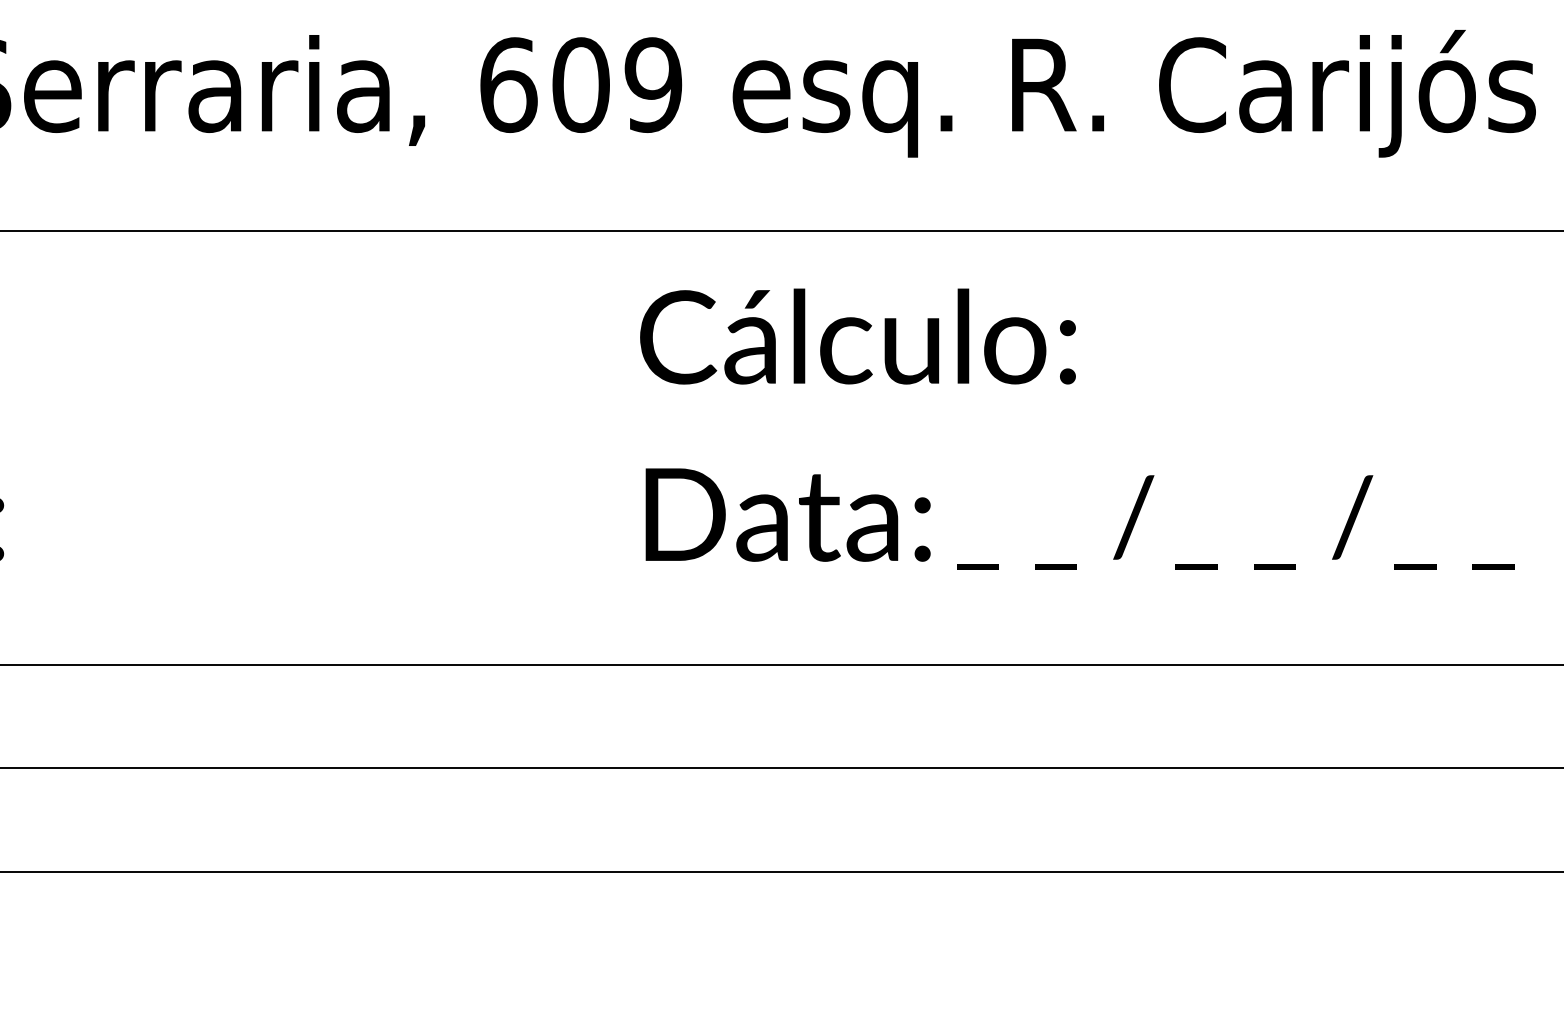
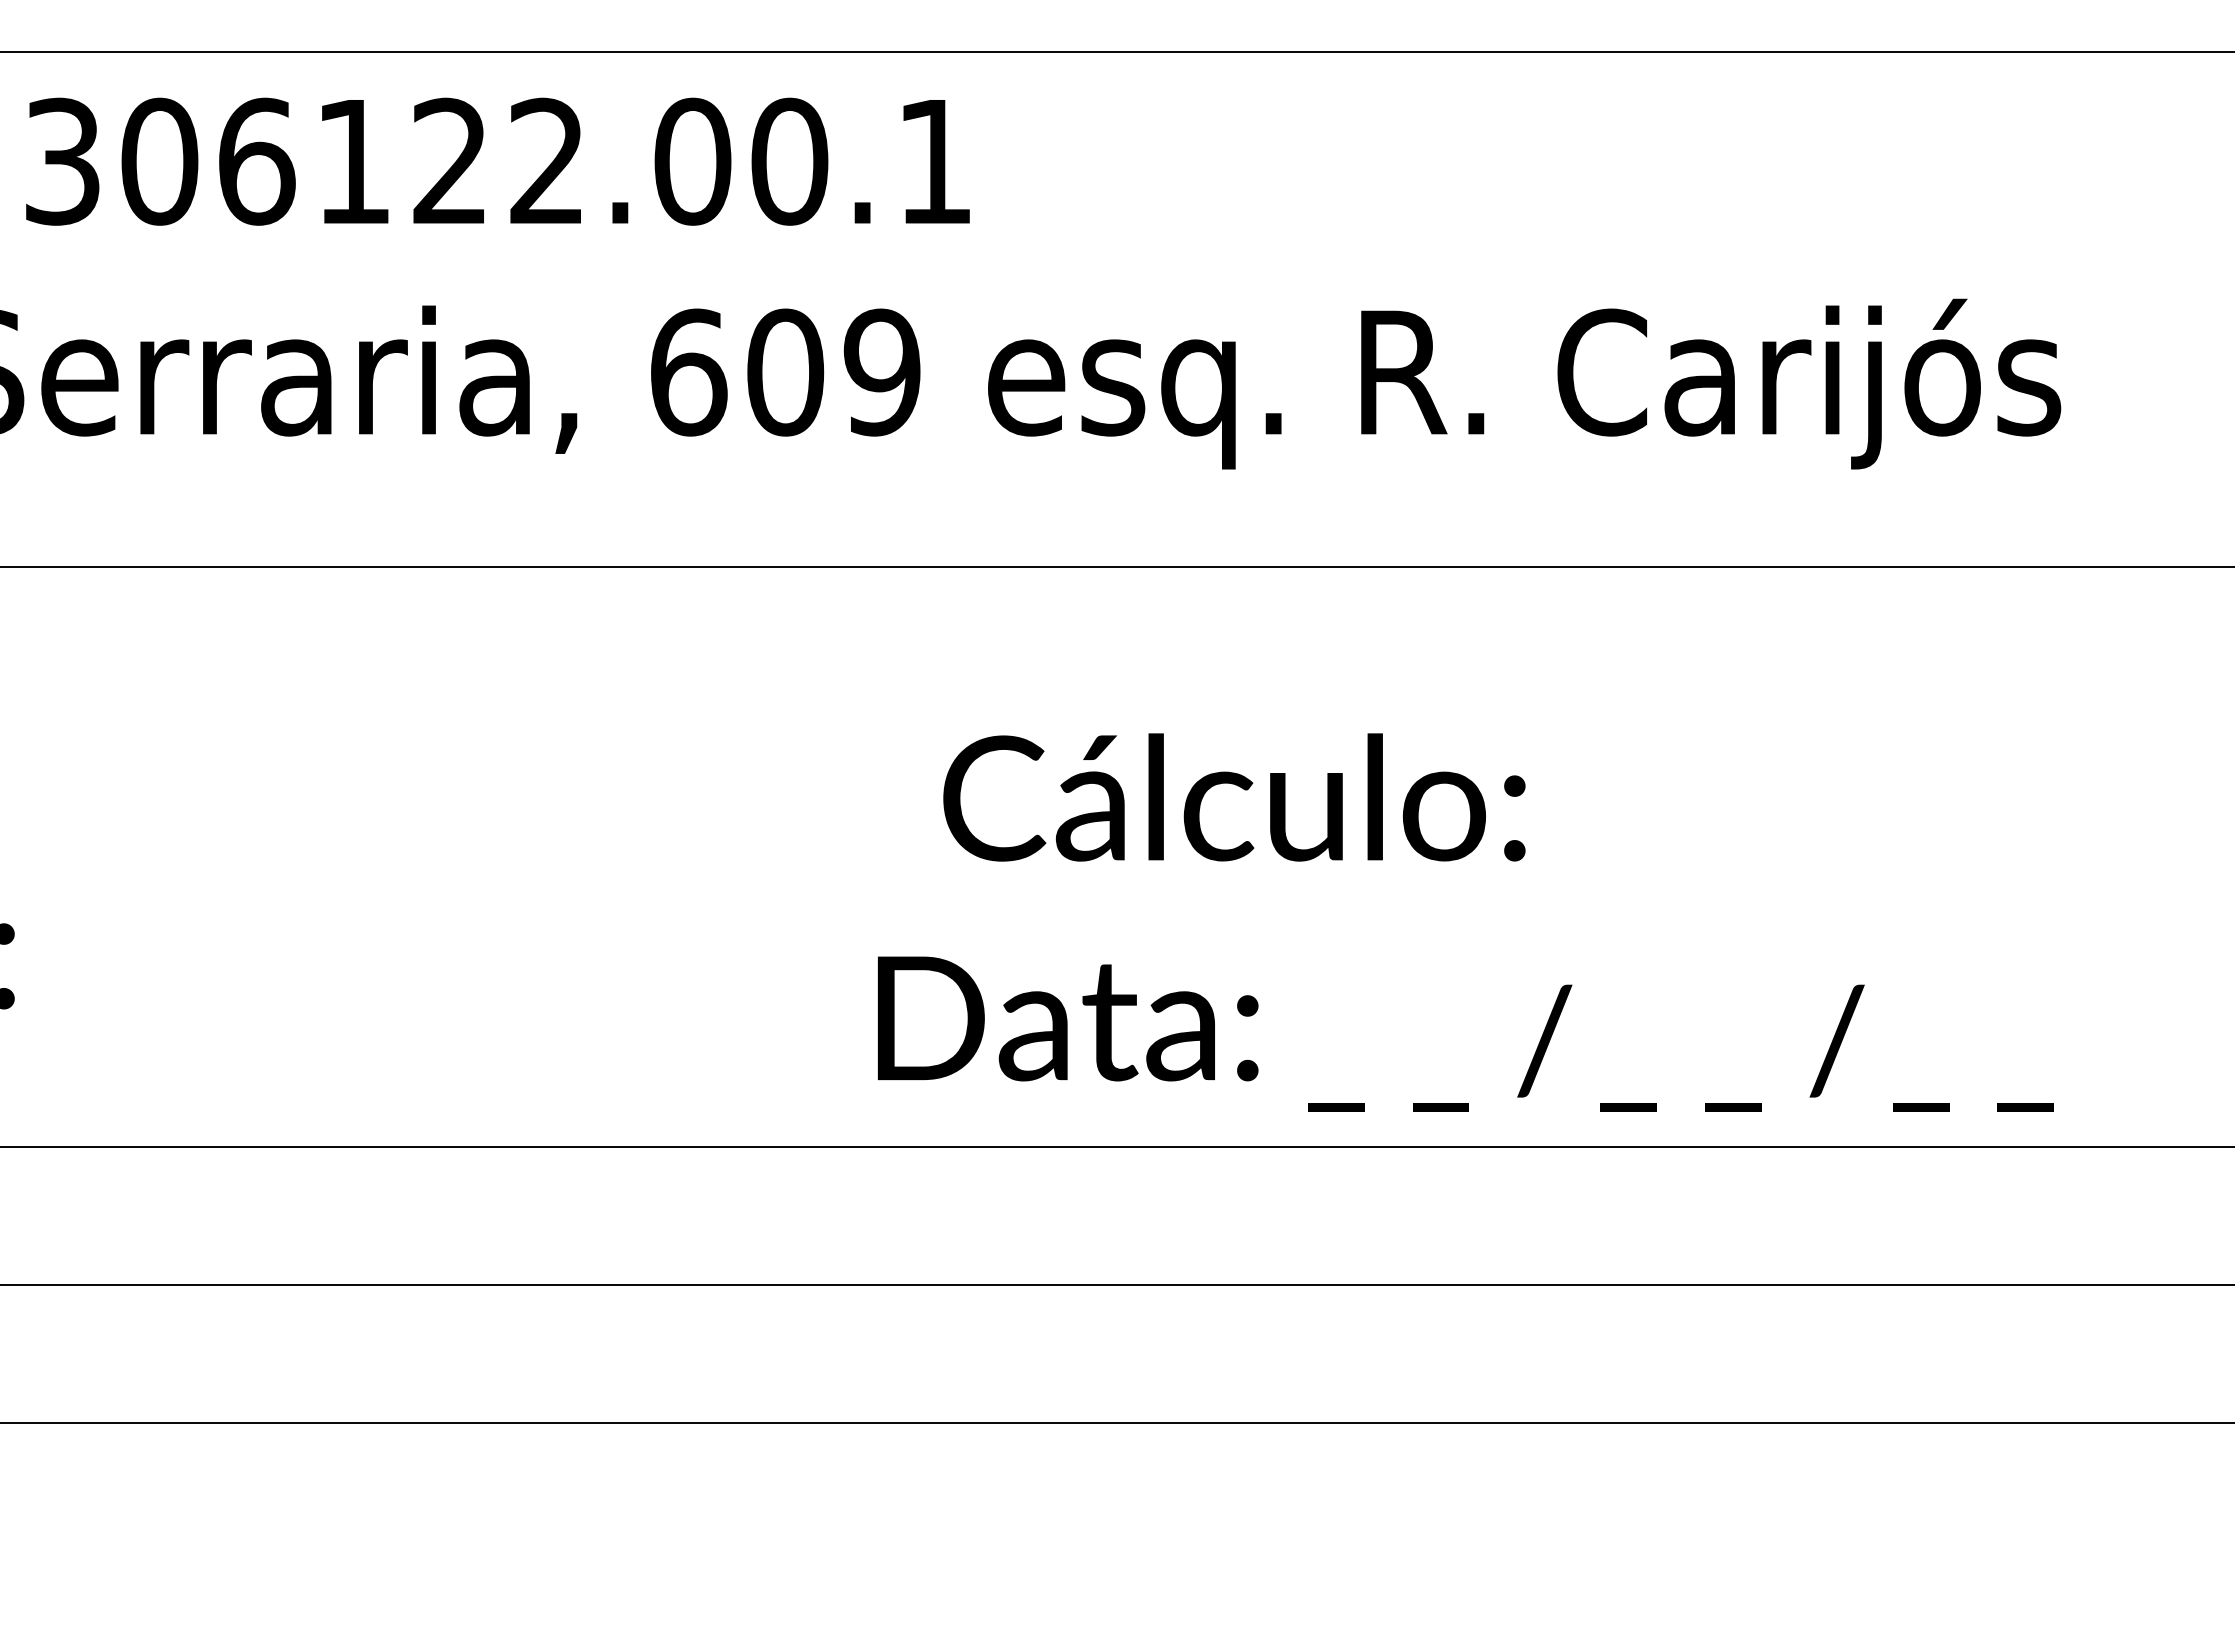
text: (858, 336) -> (1234, 797), moved
text: (788, 514) -> (1068, 1018), moved
text: (1235, 522) -> (1680, 1047), moved

